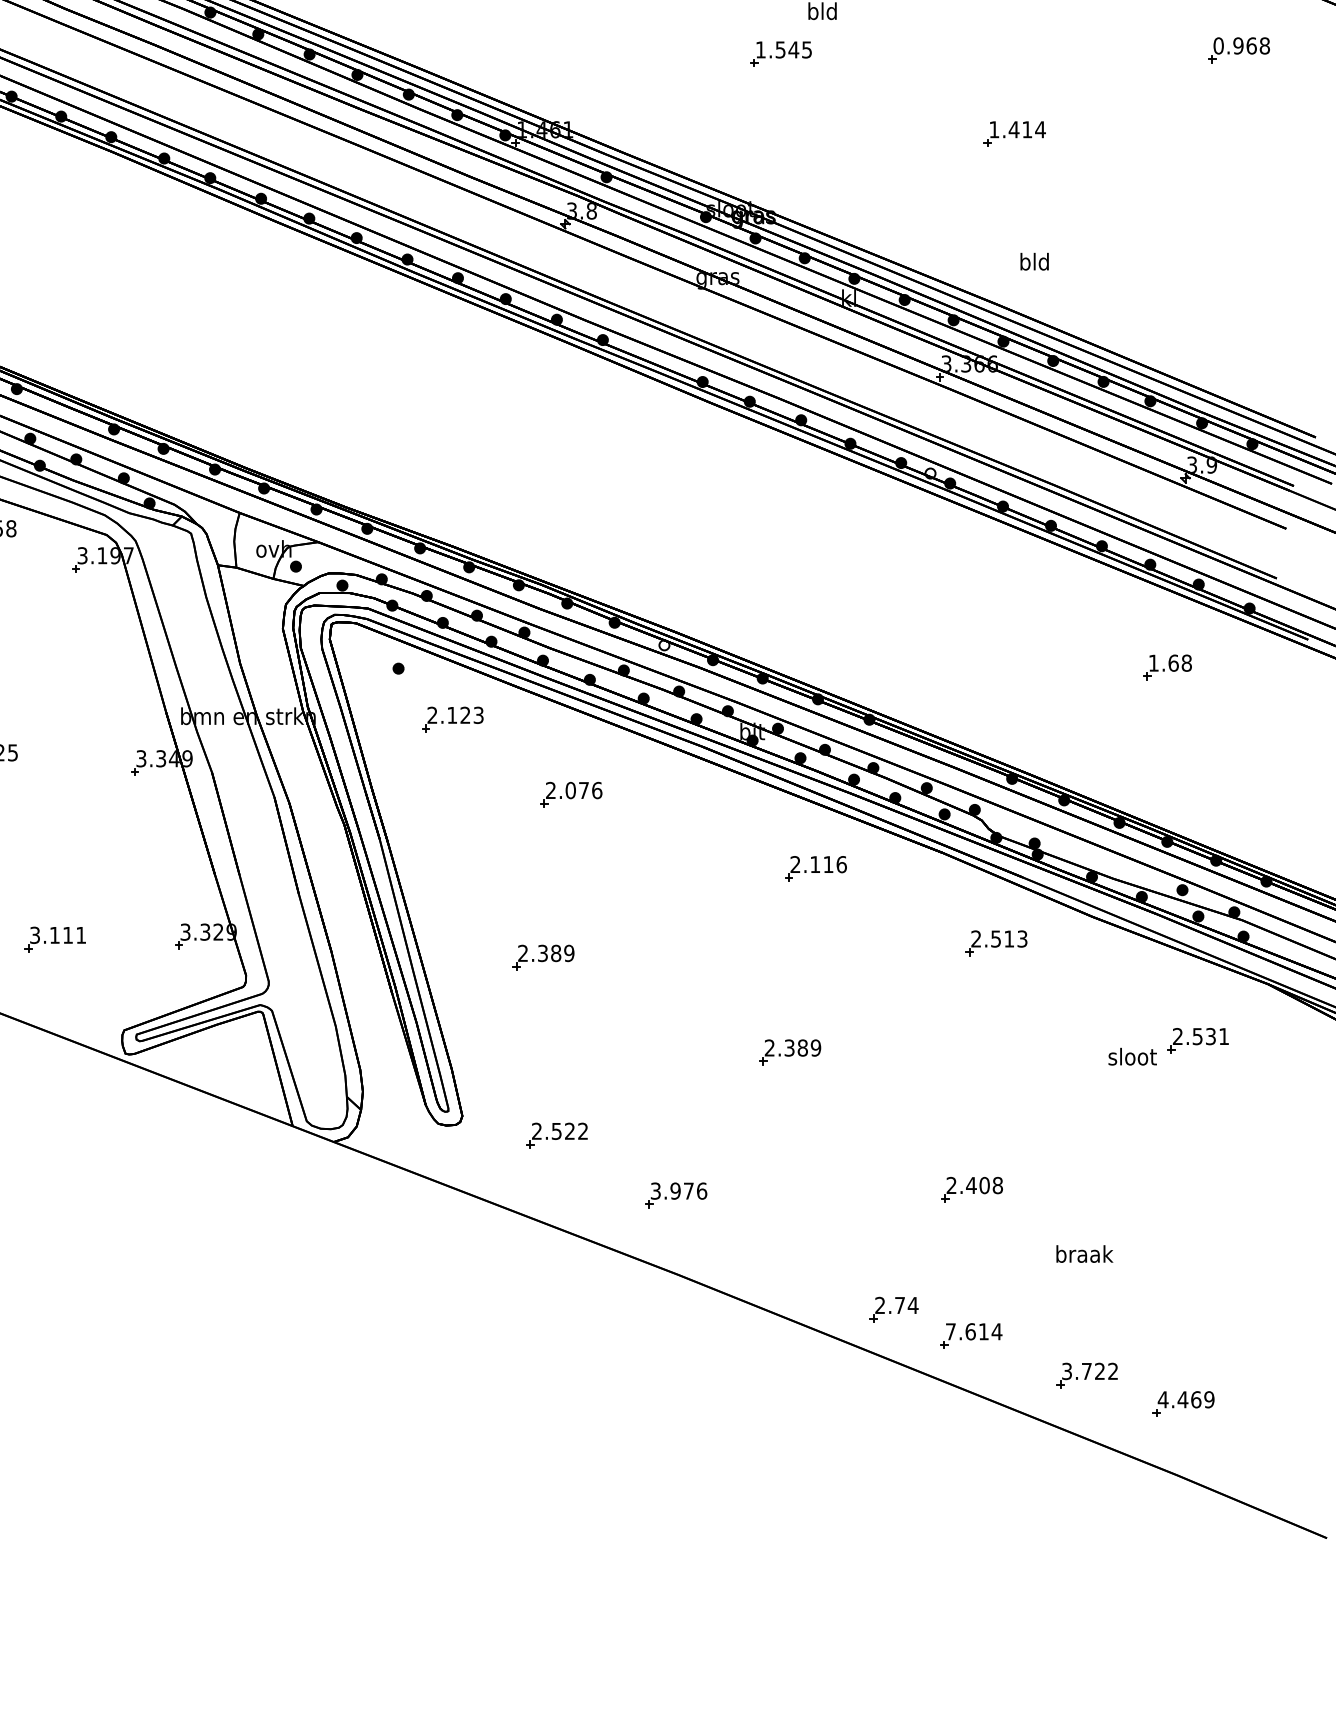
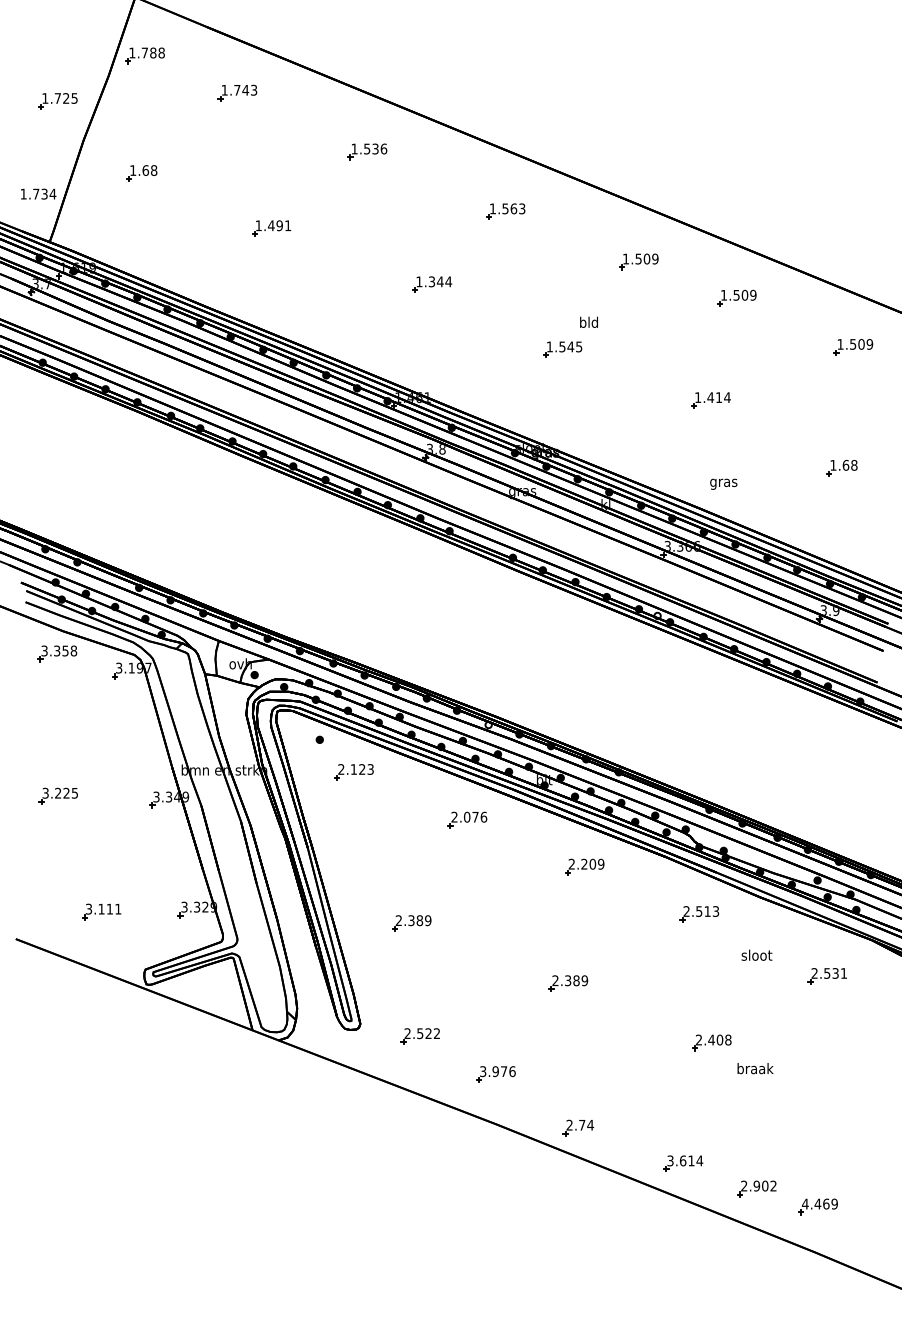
text: (1242, 46) -> (855, 344), 0.968 -> 1.509
text: (1034, 263) -> (723, 482), bld -> gras
part: (1166, 668) -> (841, 468), moved
part: (571, 794) -> (467, 819), moved
text: (827, 863) -> (592, 863), 2.116 -> 2.209
text: (1131, 1055) -> (756, 954), moved
part: (971, 1189) -> (711, 1042), moved
text: (1084, 1253) -> (755, 1068), moved
part: (894, 1309) -> (578, 1127), moved
text: (950, 1331) -> (670, 1160), 7.614 -> 3.614
text: (1083, 1370) -> (754, 1185), 3.722 -> 2.902

